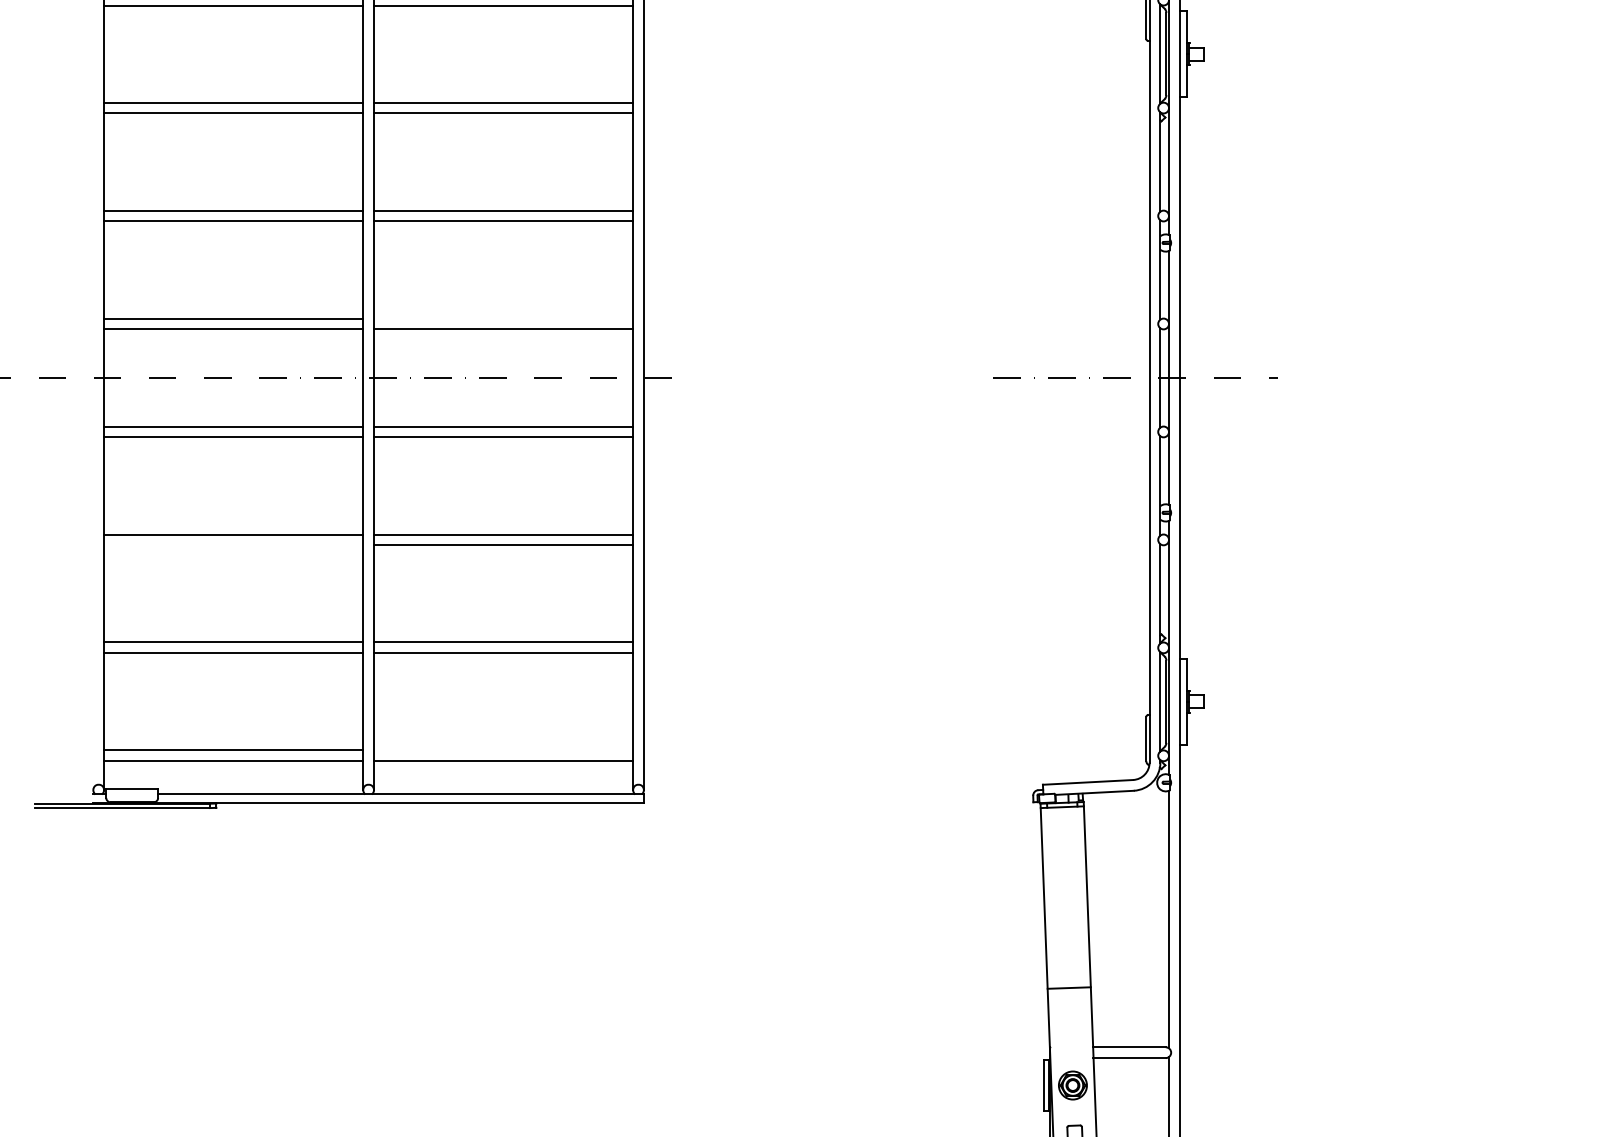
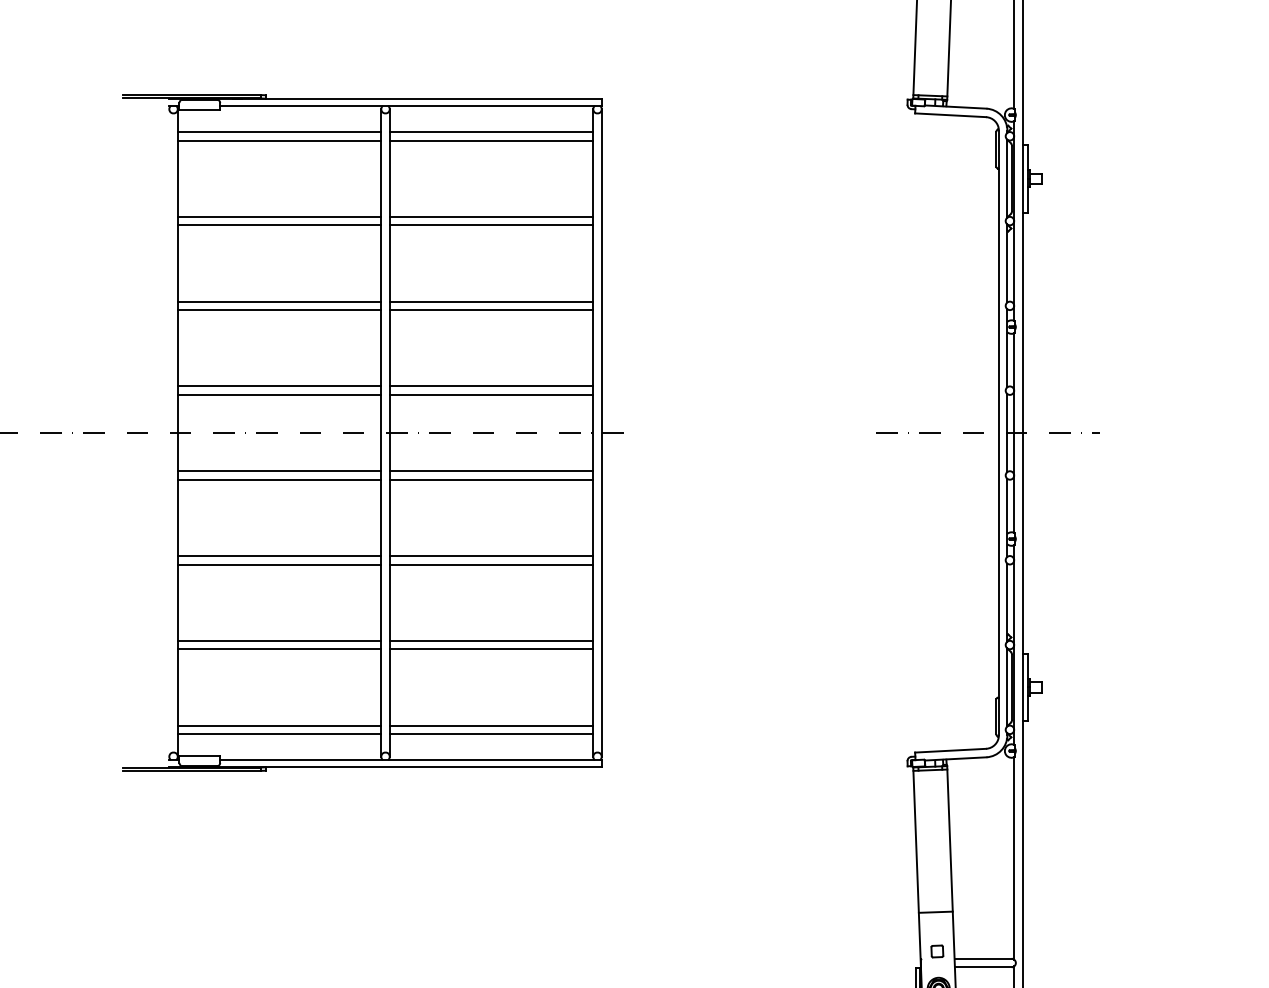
line: (503, 318) -> (491, 386), added
line: (233, 545) -> (279, 564), added
line: (503, 750) -> (491, 725), added
part: (1071, 1038) -> (937, 951), added

